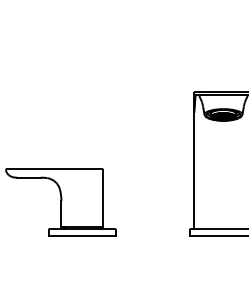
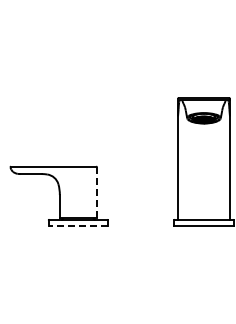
line: (102, 198) -> (96, 192), solid -> dashed
line: (82, 235) -> (78, 225), solid -> dashed

